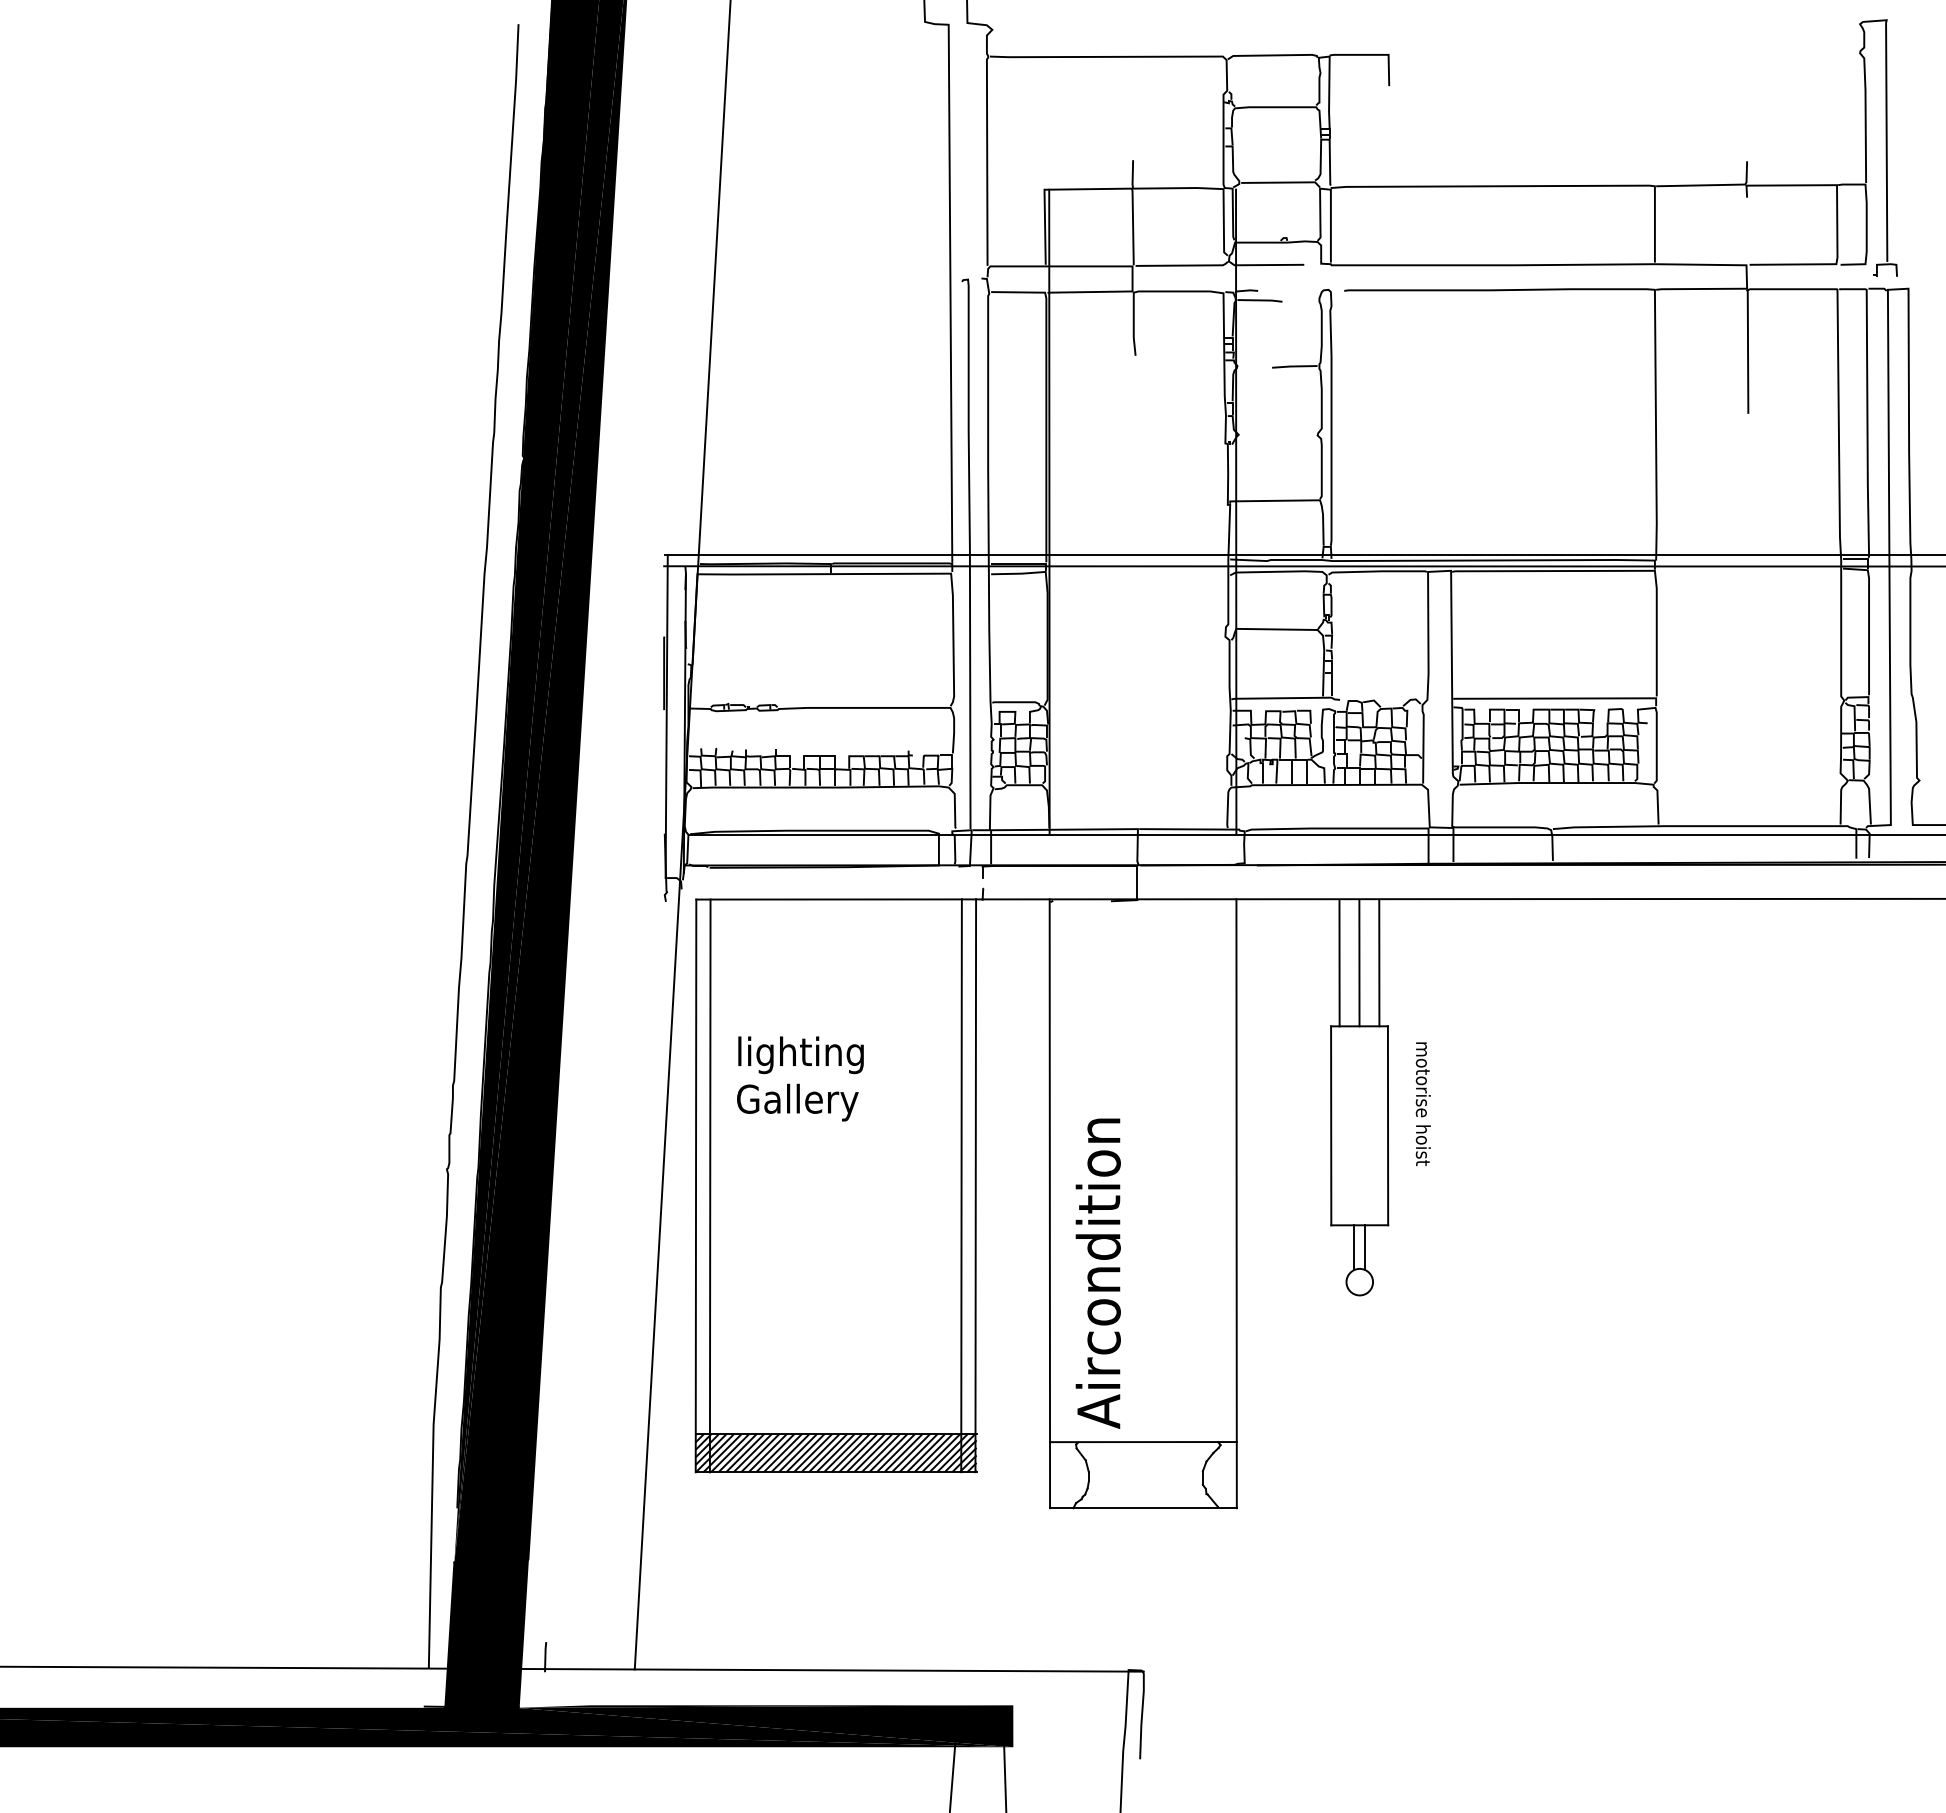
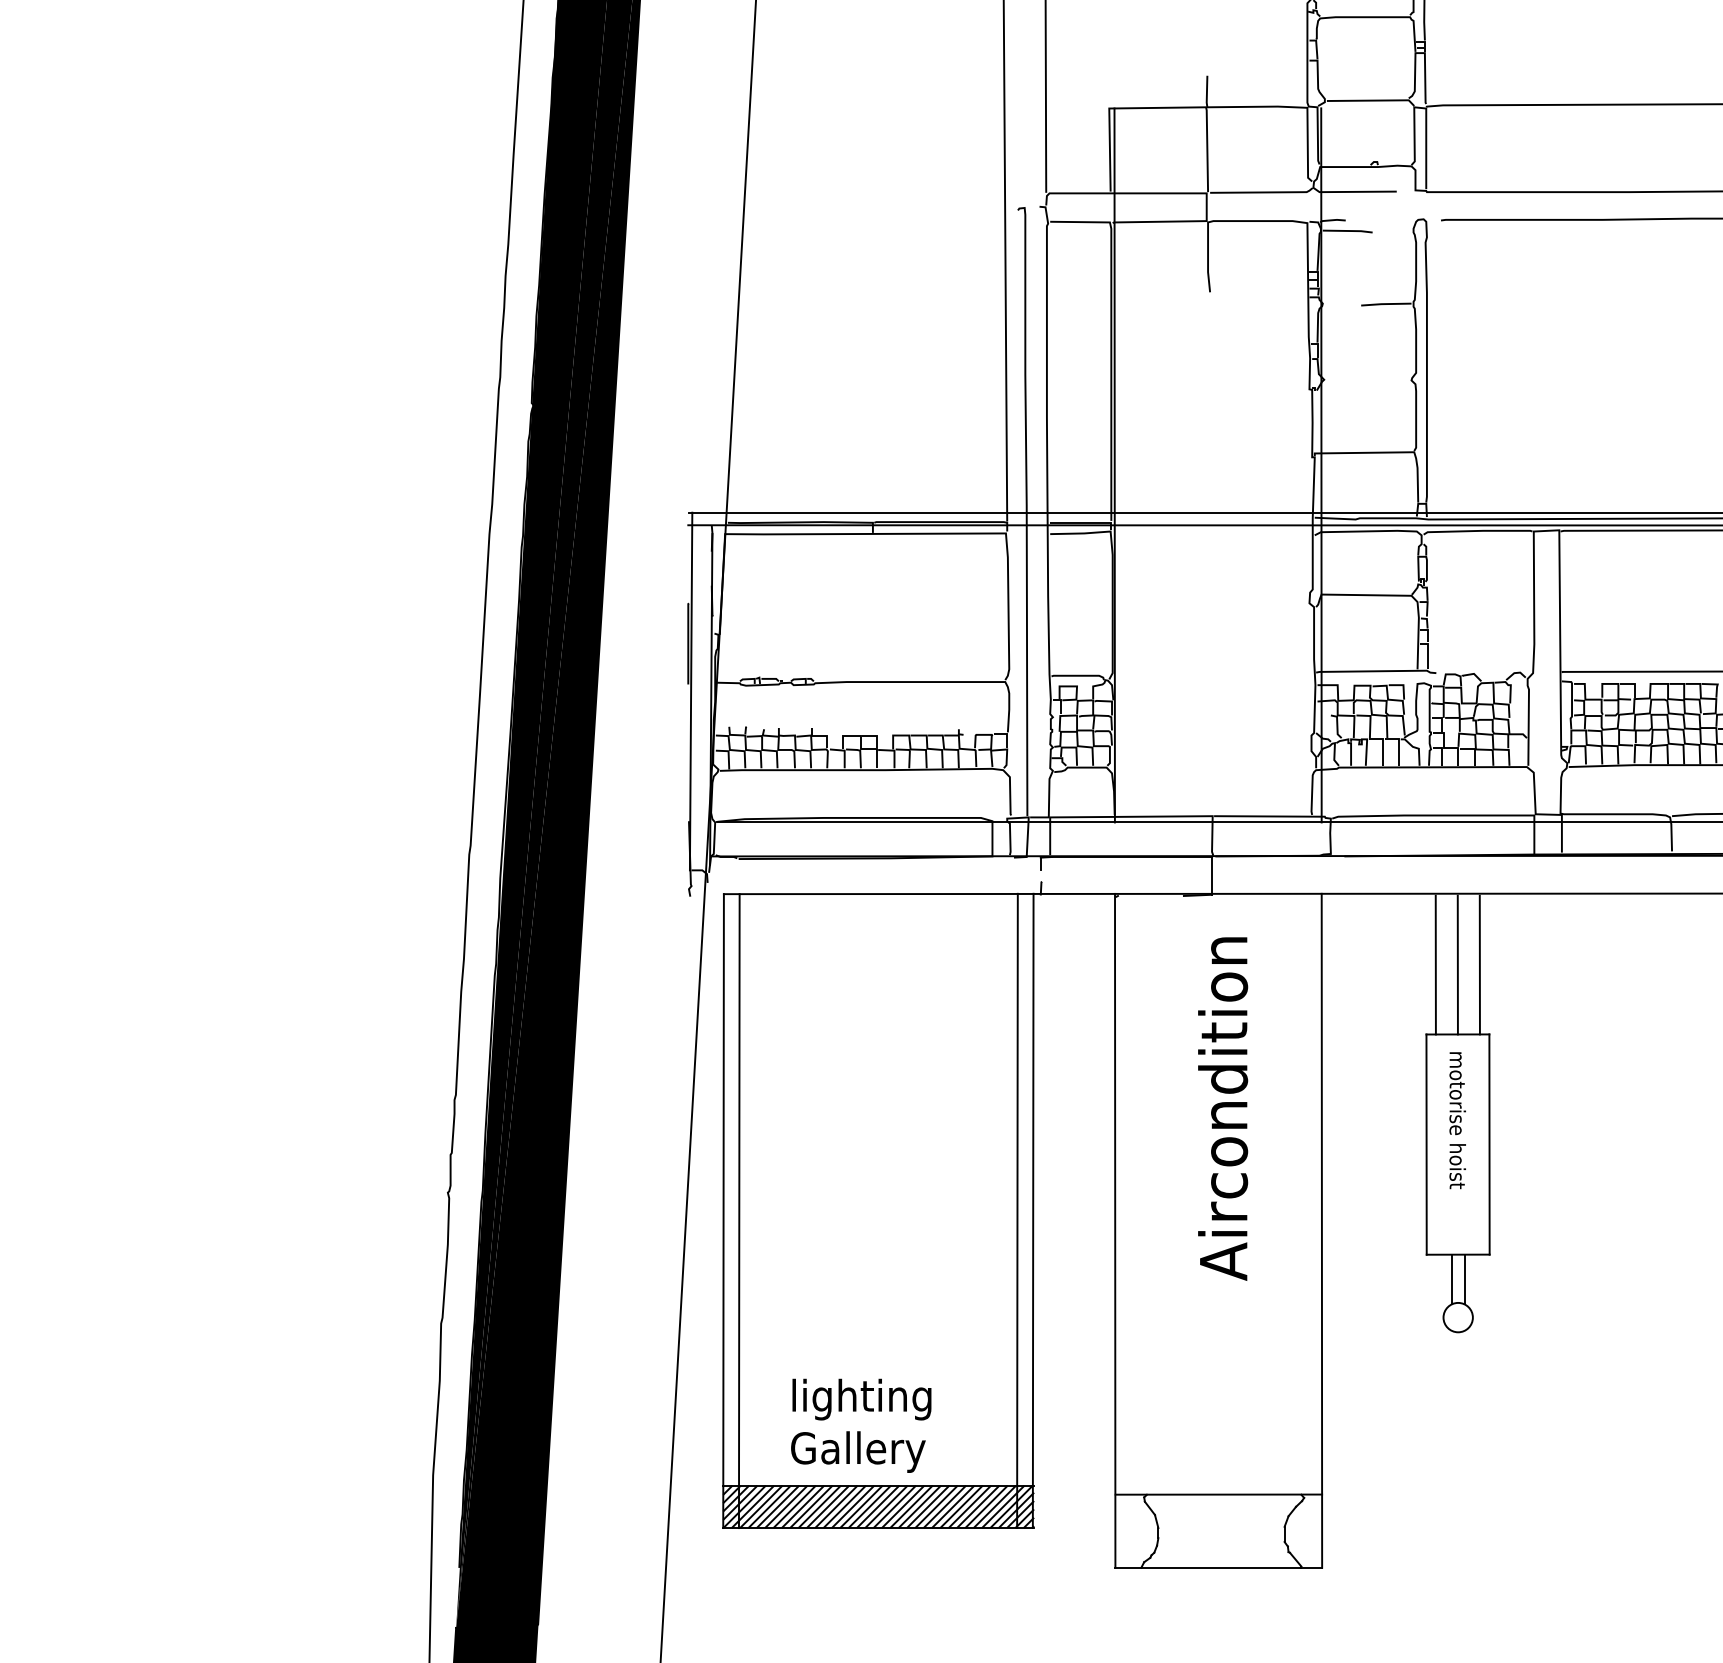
text: (800, 1078) -> (861, 1425), moved
text: (1422, 1104) -> (1456, 1120), moved
text: (1097, 1273) -> (1222, 1108), moved

